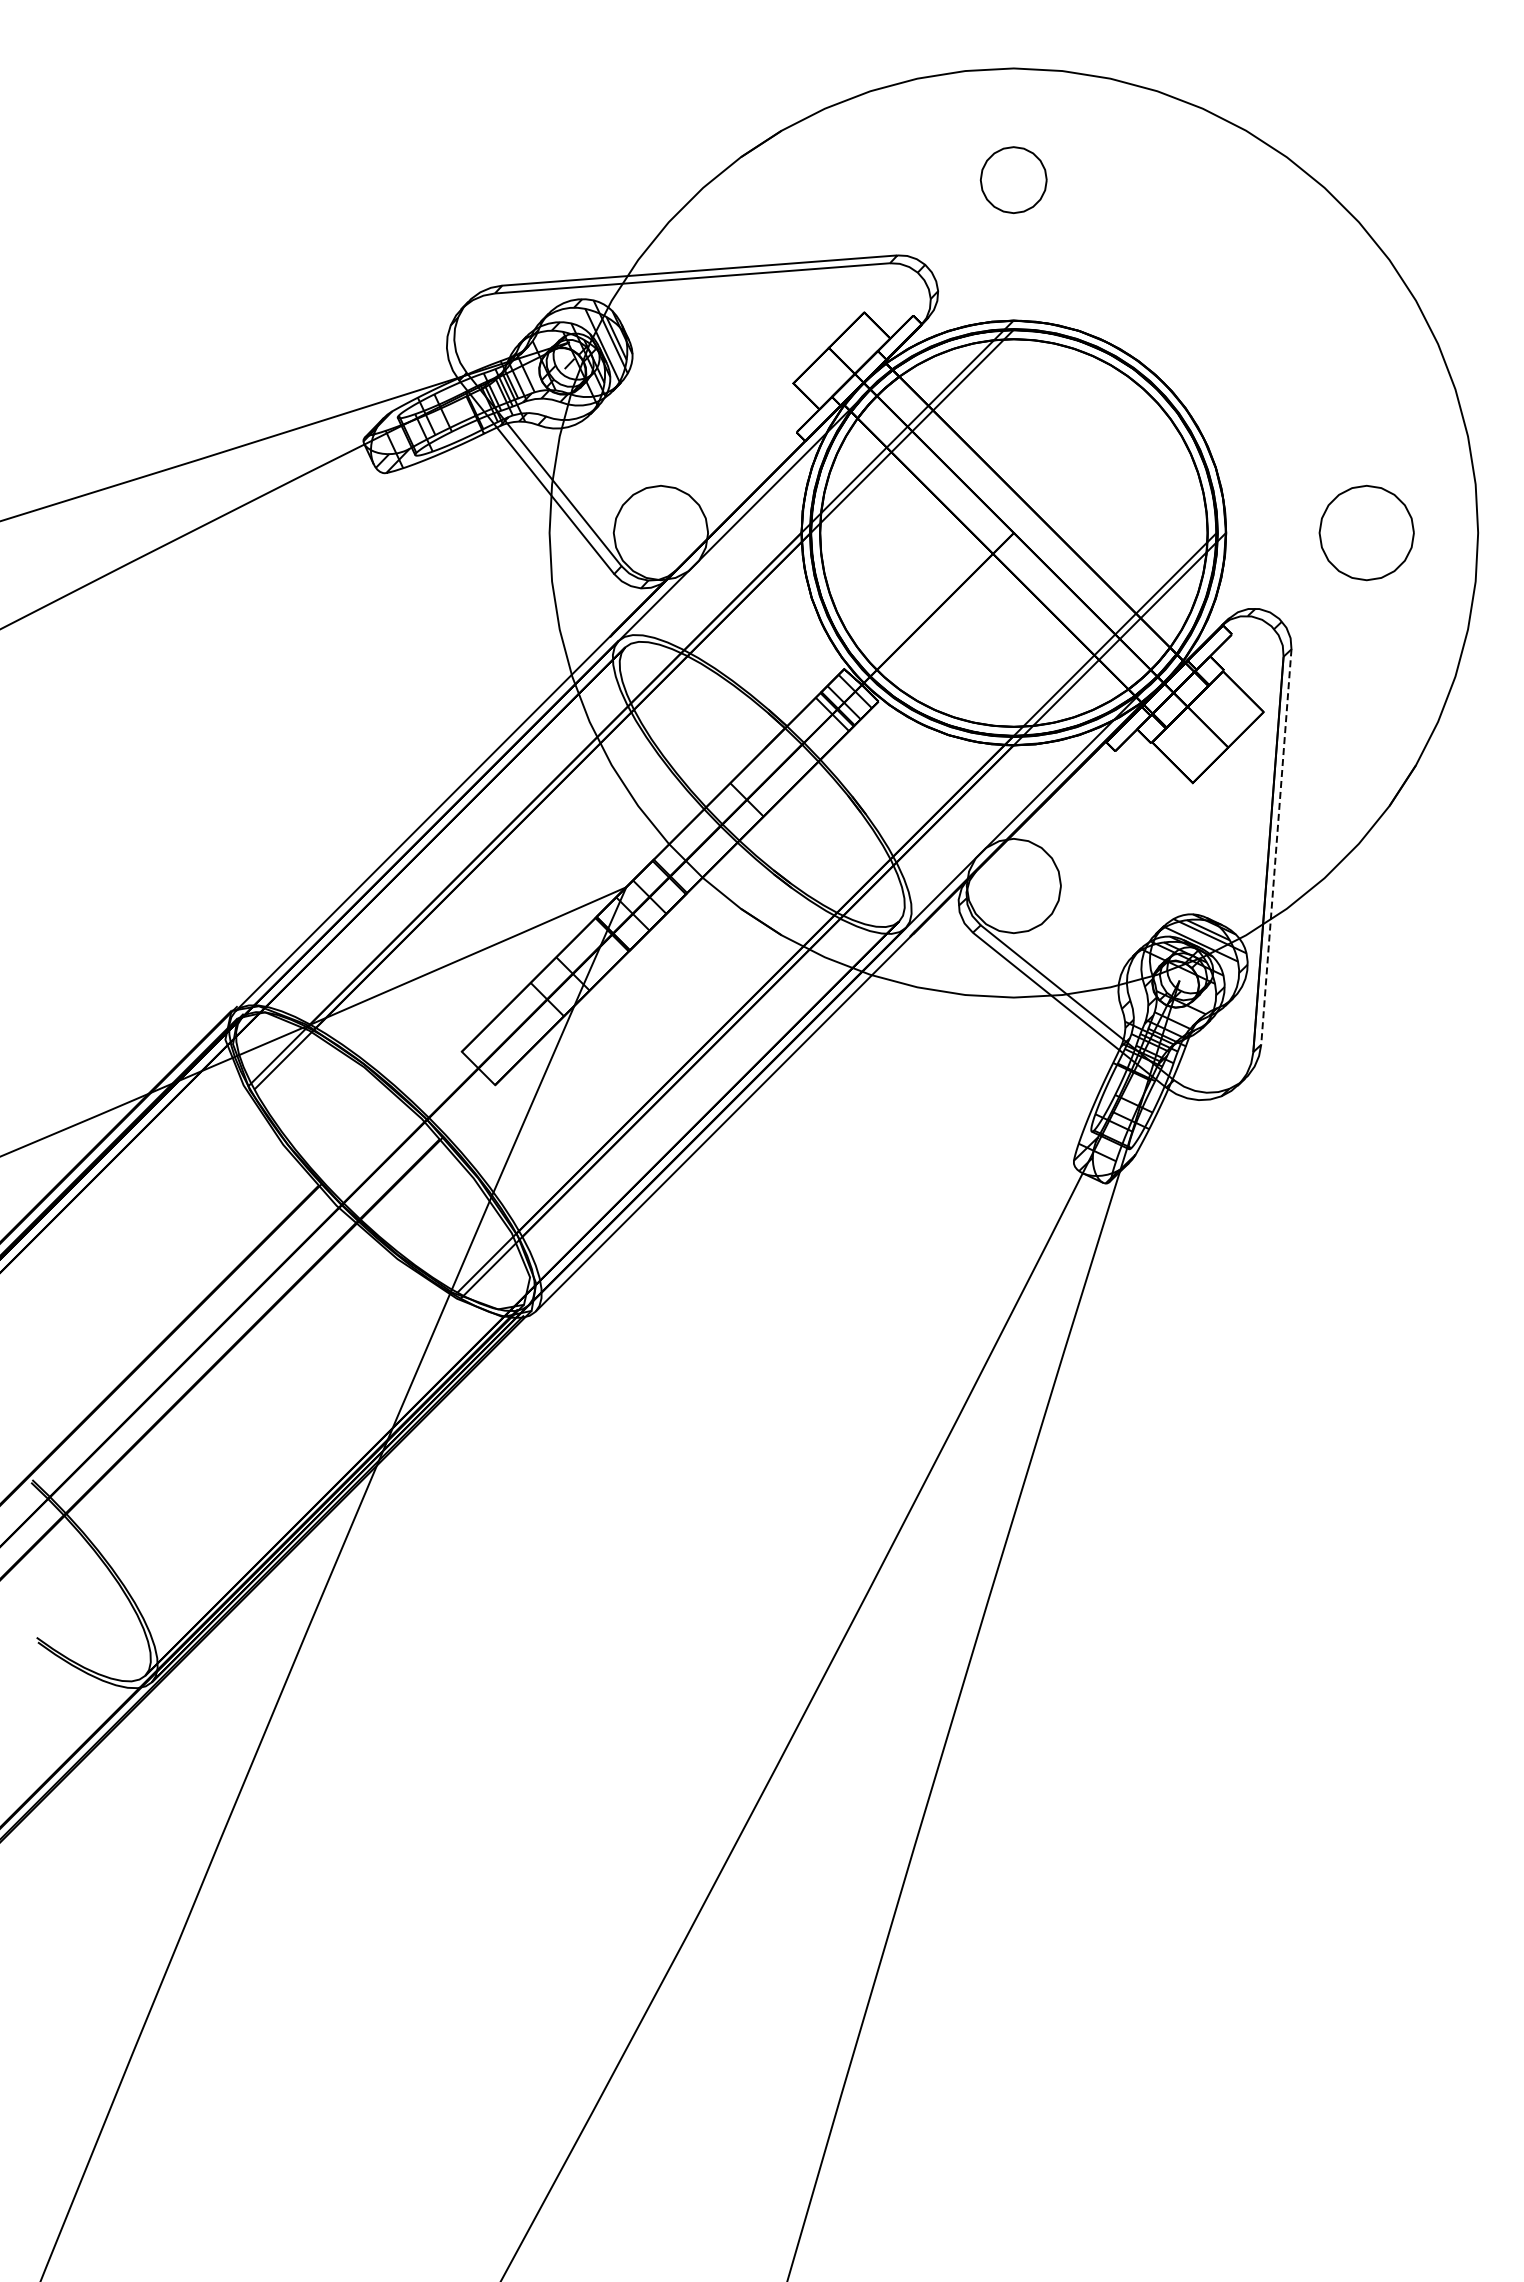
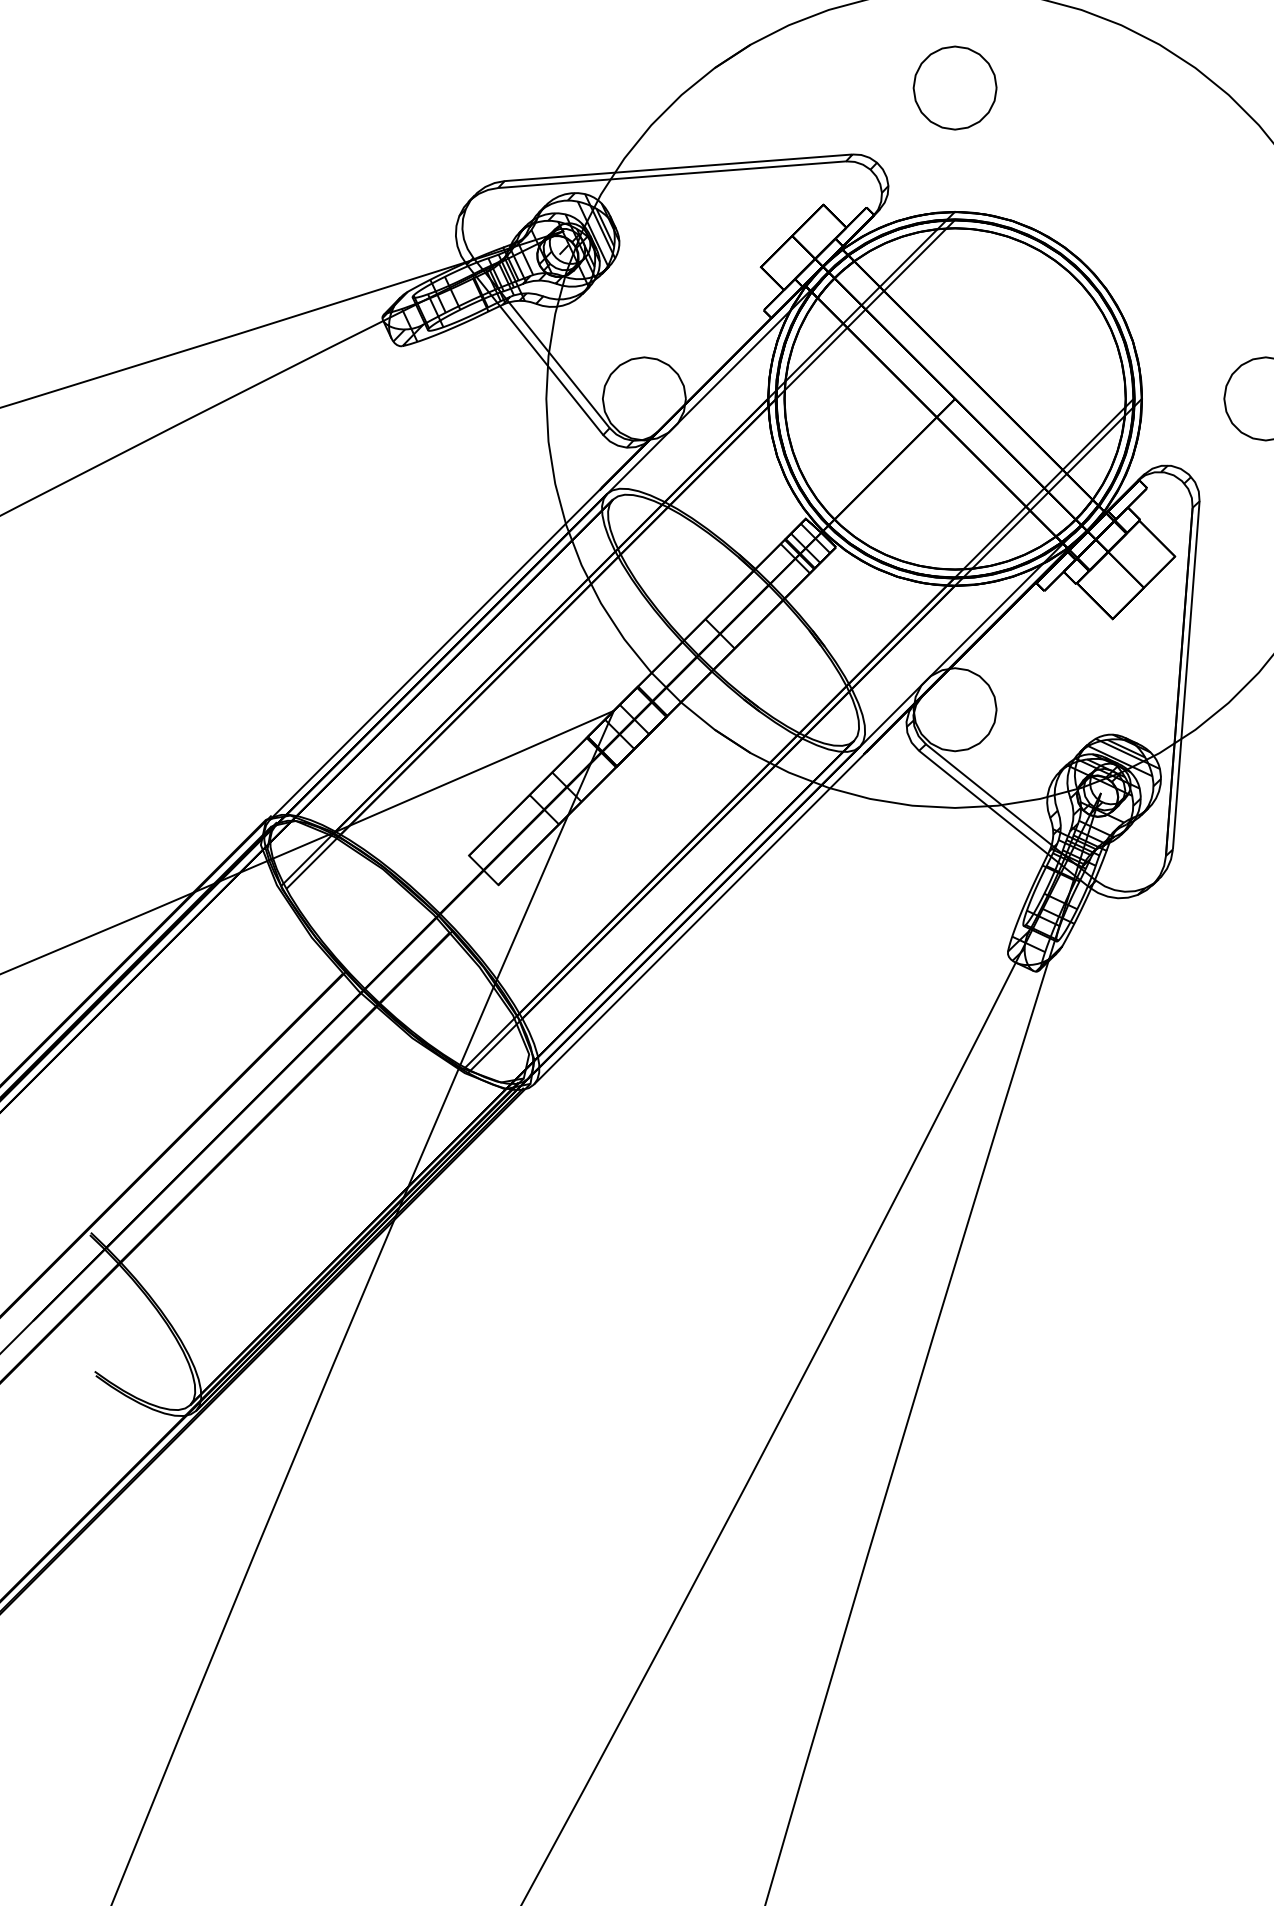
part: (1013, 180) -> (954, 88), size x1.43
line: (1276, 847) -> (1186, 675), dashed -> solid

